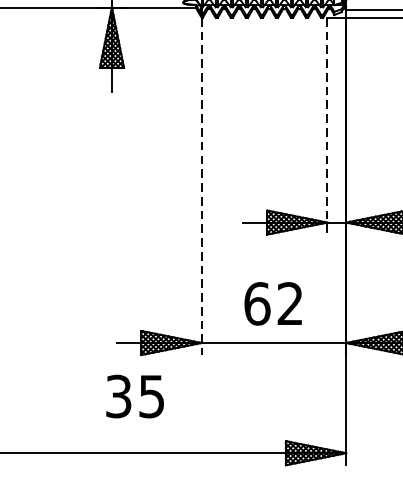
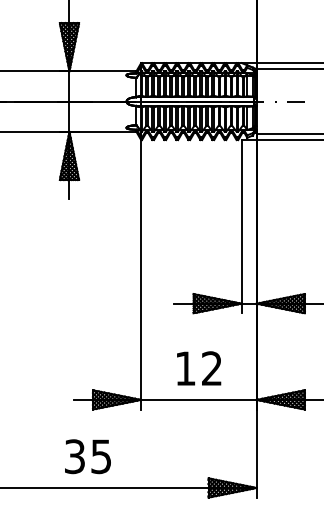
line: (327, 125) -> (241, 226), dashed -> solid
line: (202, 186) -> (141, 274), dashed -> solid
text: (257, 303) -> (185, 368), 62 -> 12
text: (134, 396) -> (87, 456), moved

